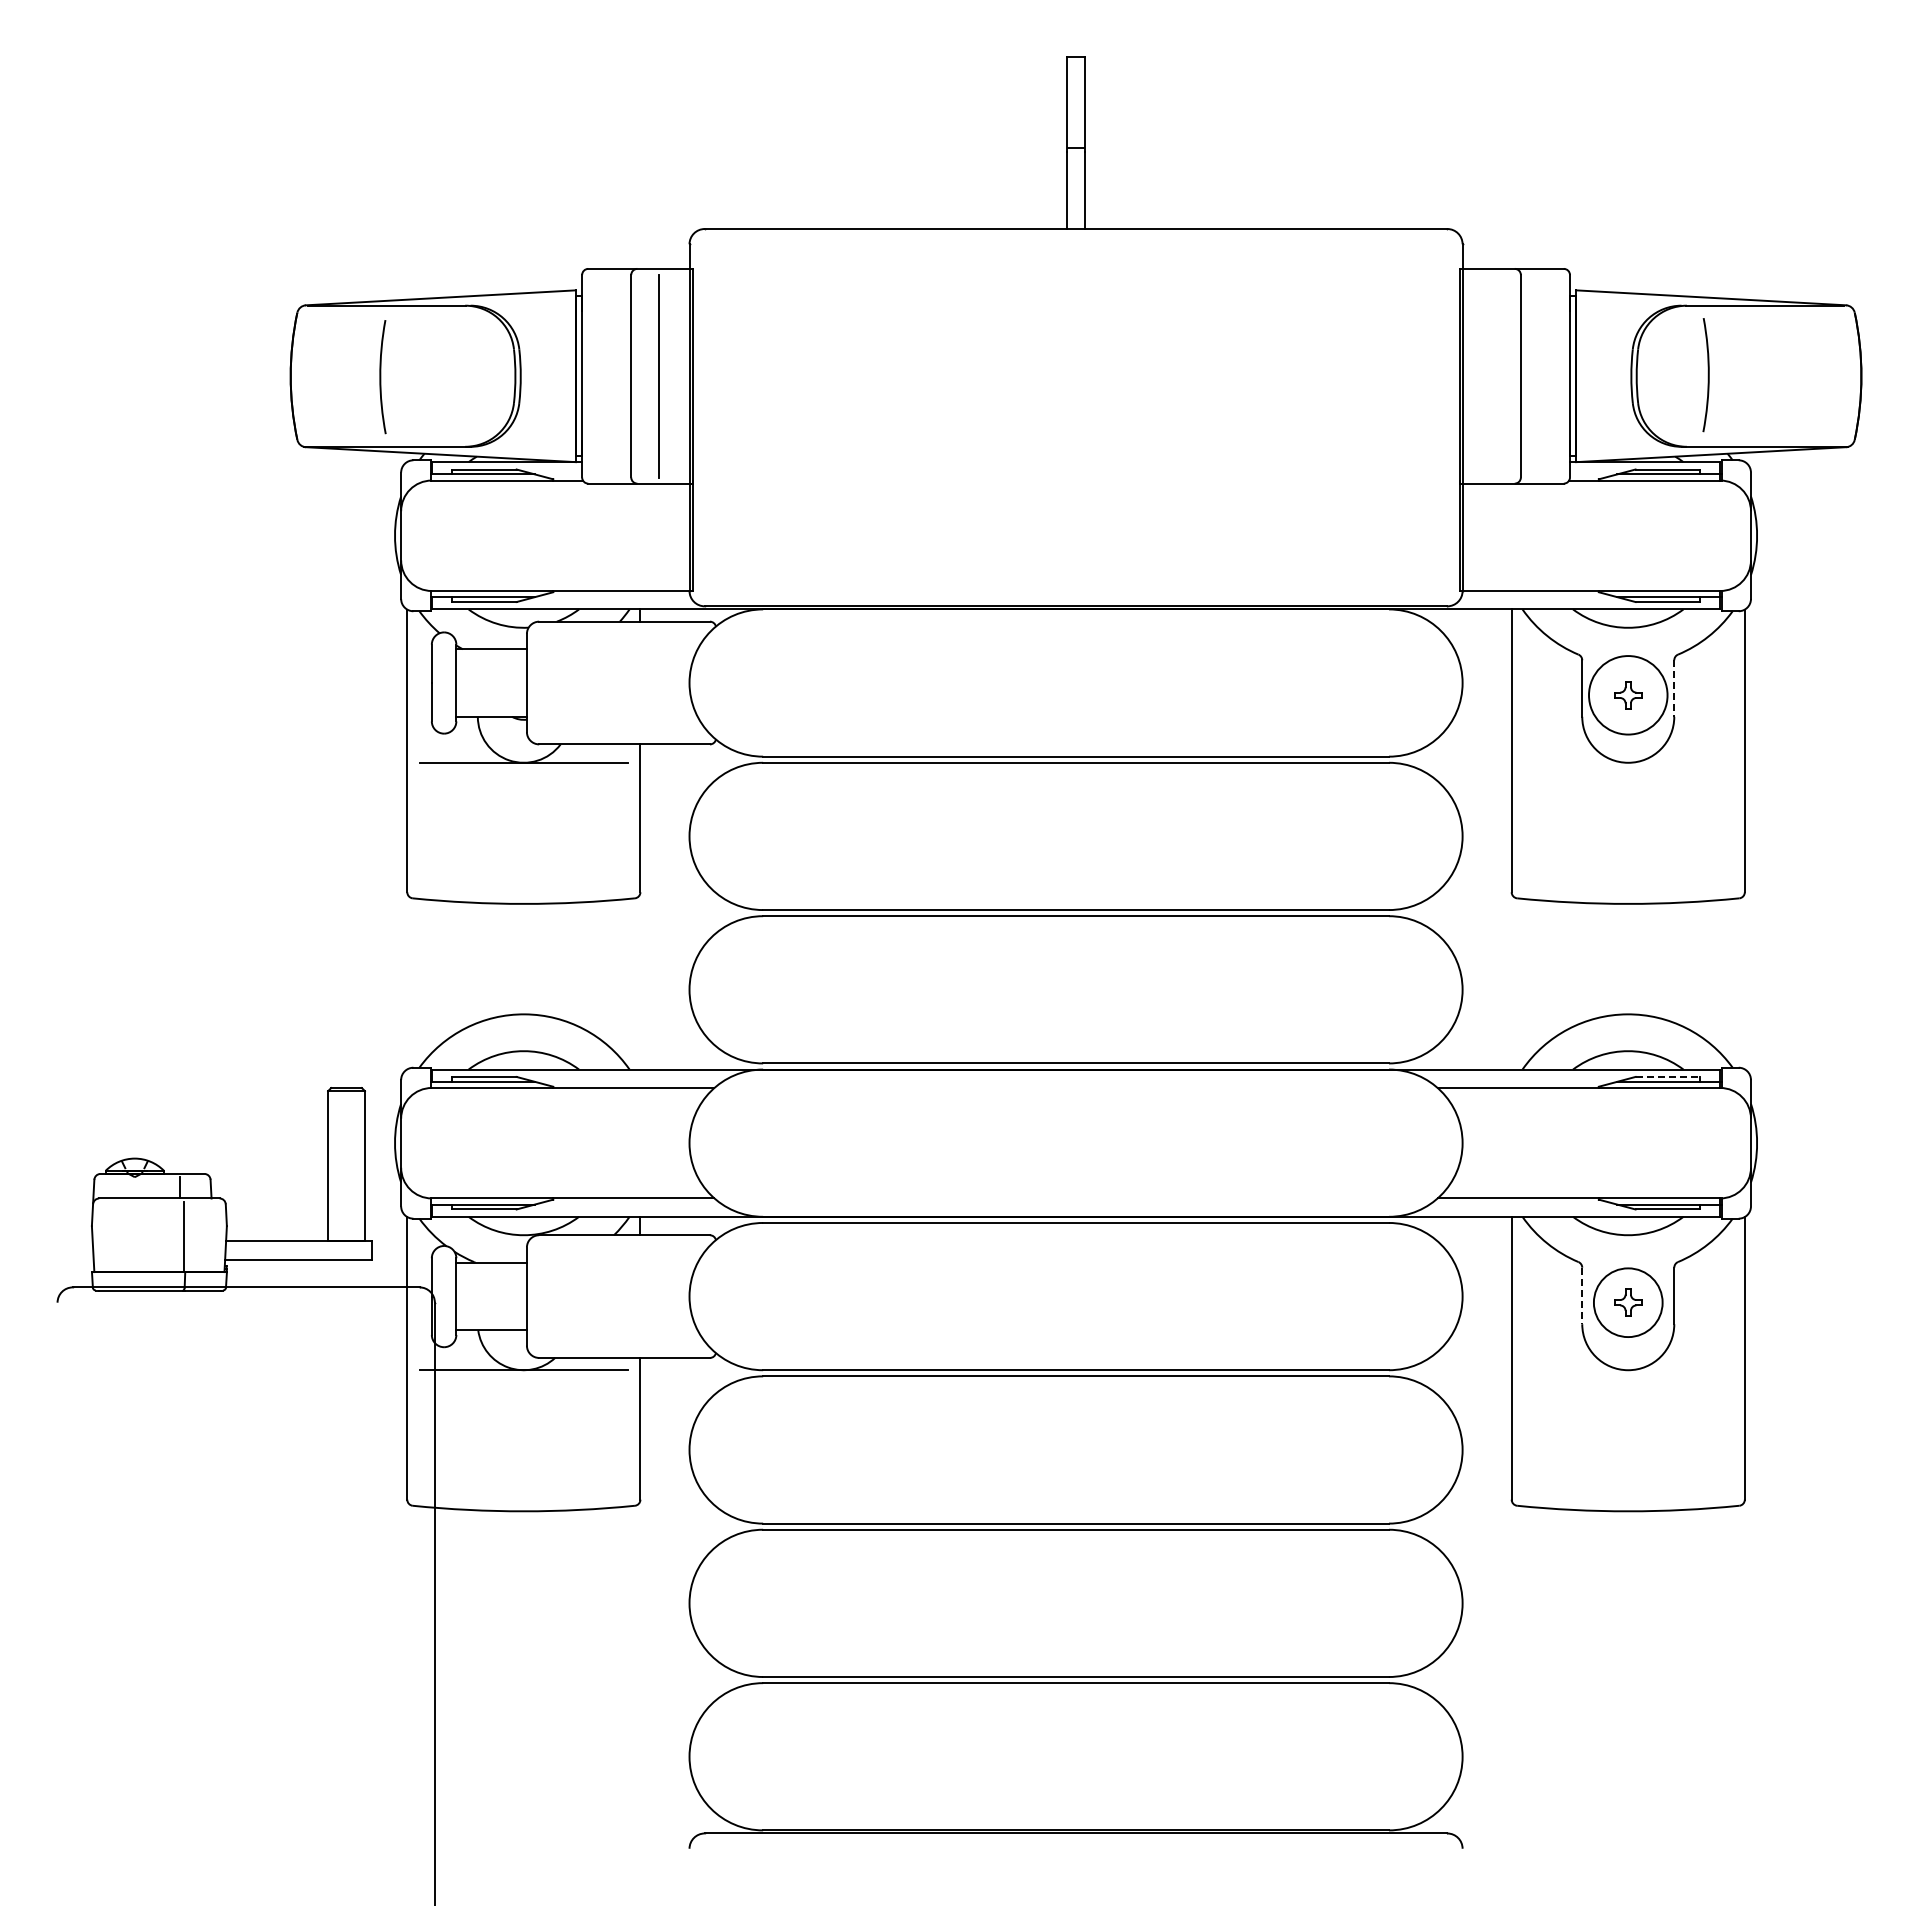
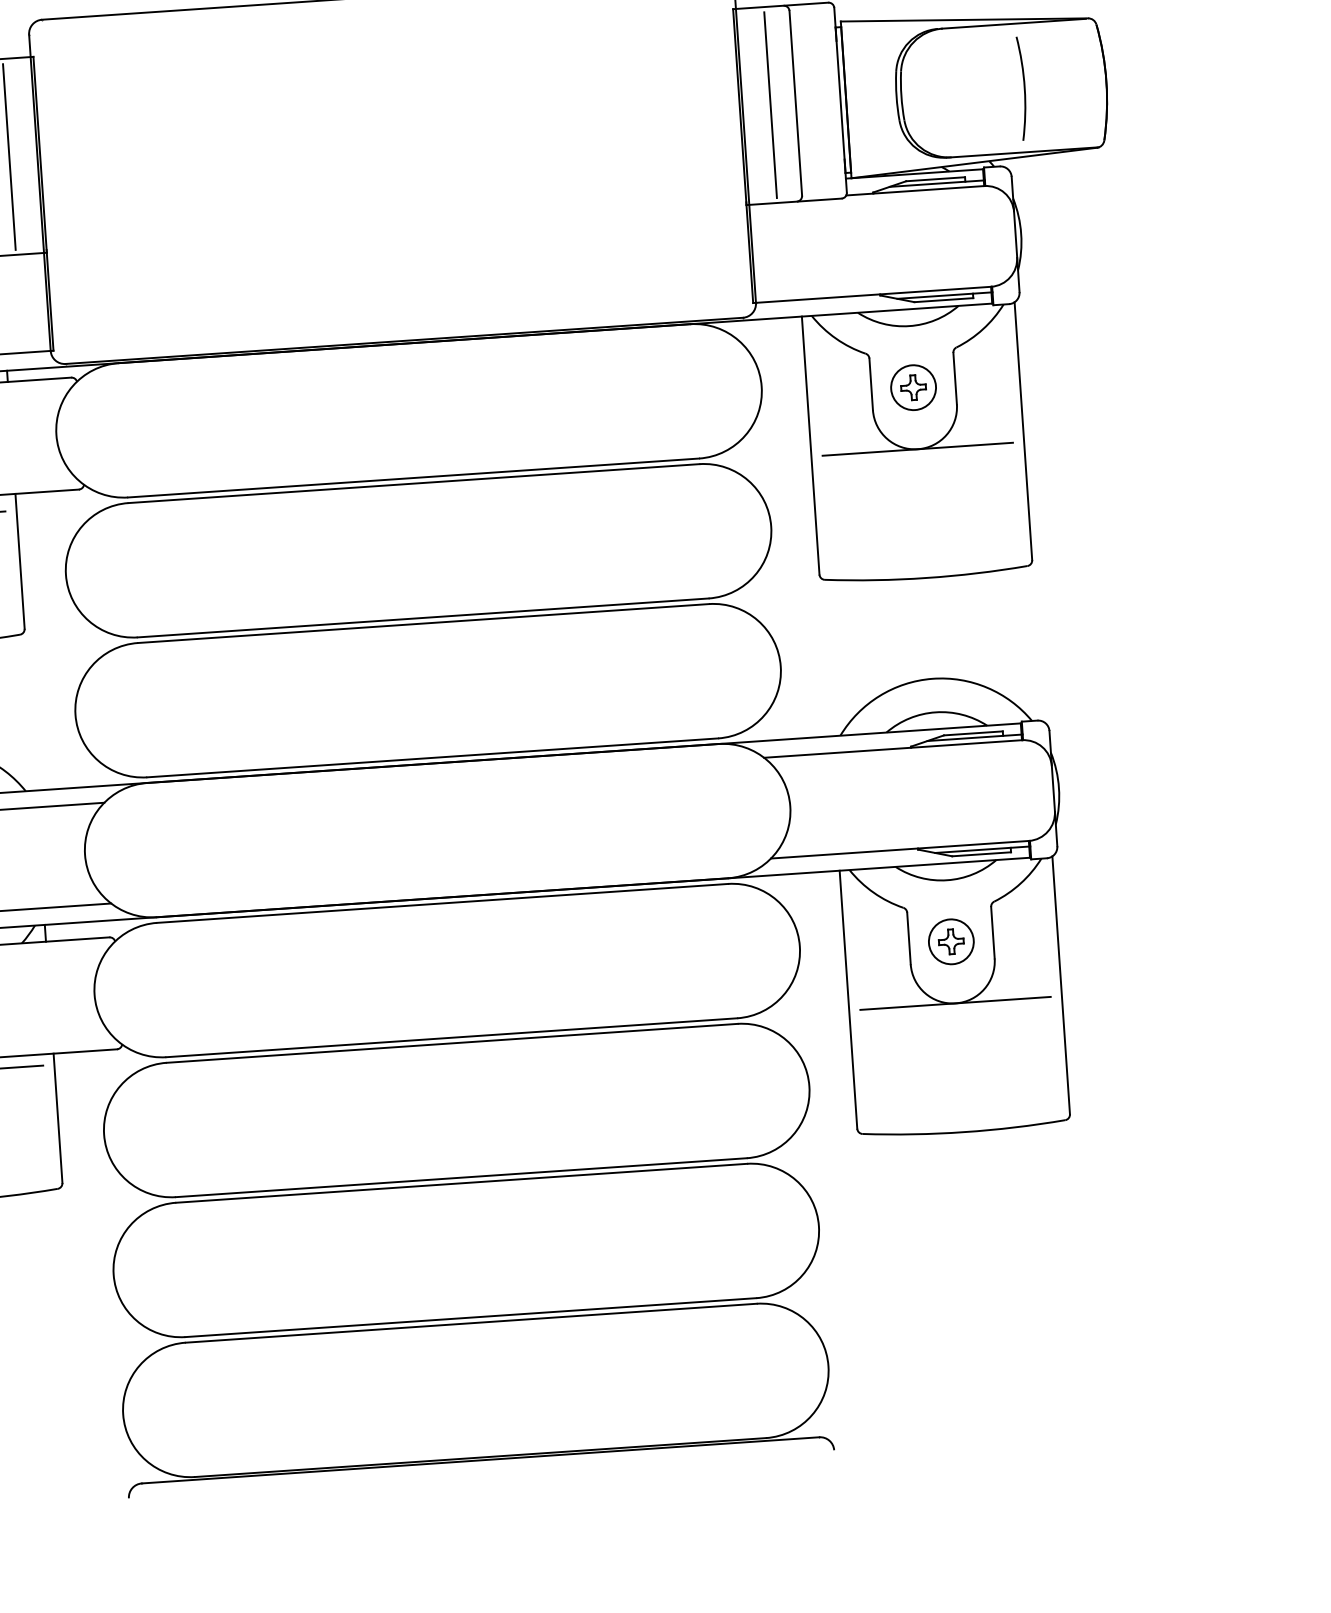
arc: (1707, 375) -> (1023, 88), moved
line: (1493, 376) -> (770, 105), added
line: (1674, 689) -> (955, 379), dashed -> solid
circle: (1627, 694) -> (912, 387), size x0.62
line: (1627, 762) -> (917, 449), added
line: (1668, 1076) -> (974, 732), dashed -> solid
line: (1582, 1296) -> (909, 939), dashed -> solid
circle: (1627, 1302) -> (950, 941), size x0.71
line: (1627, 1370) -> (954, 1003), added

